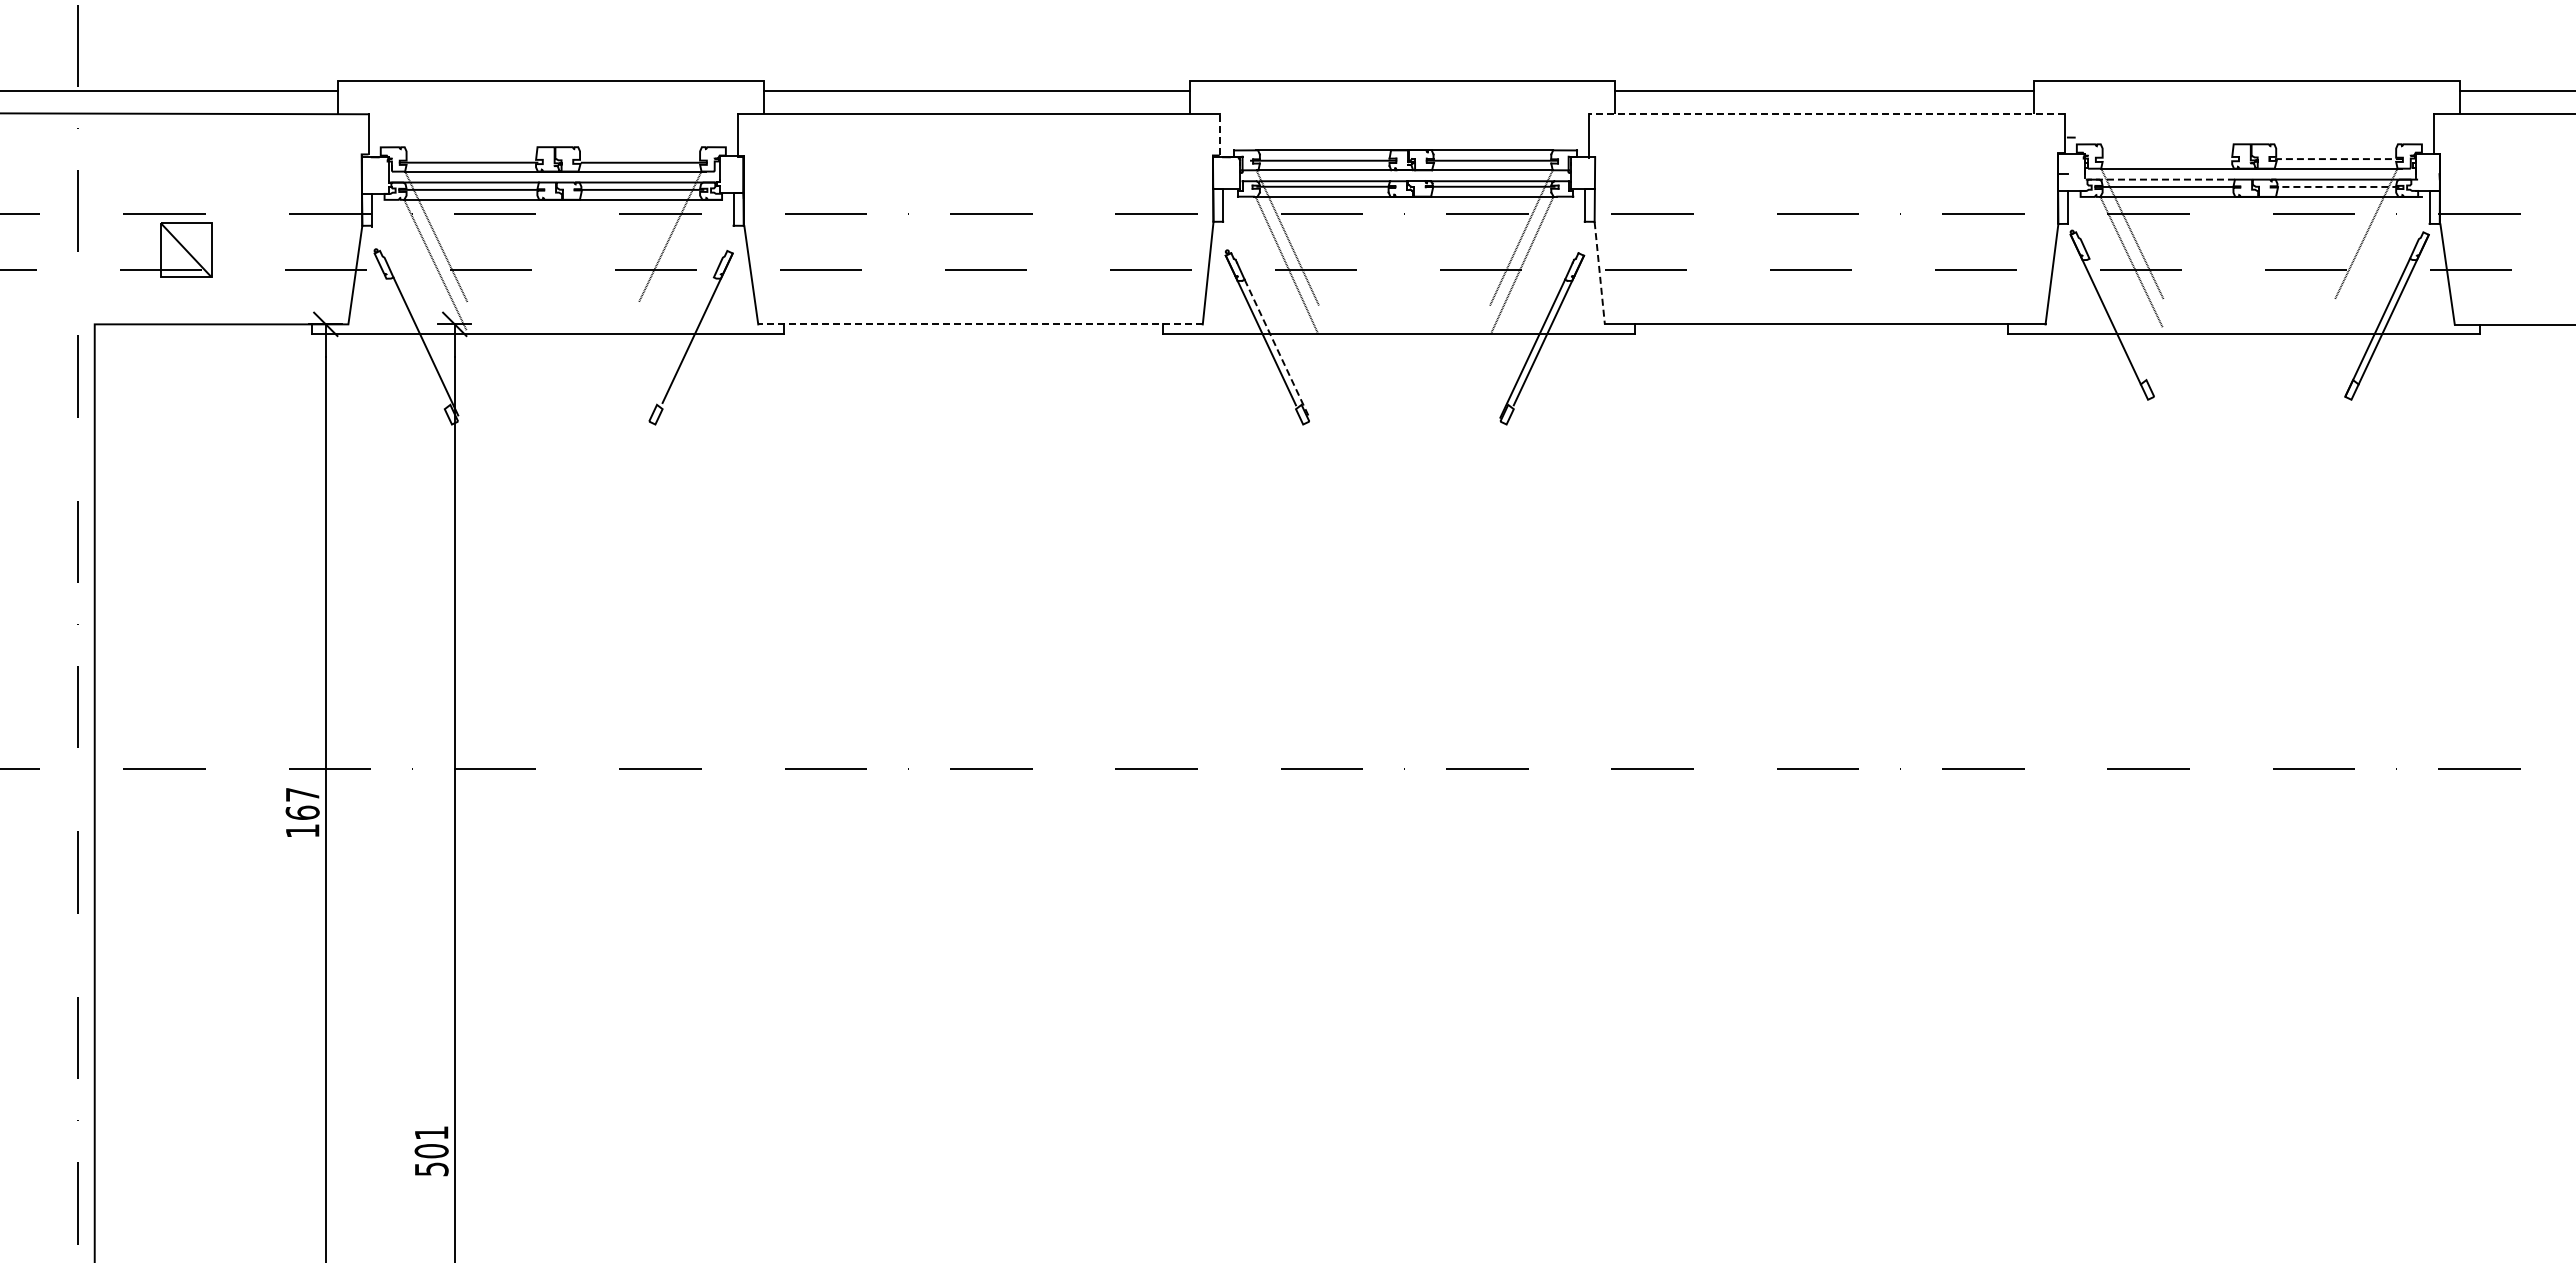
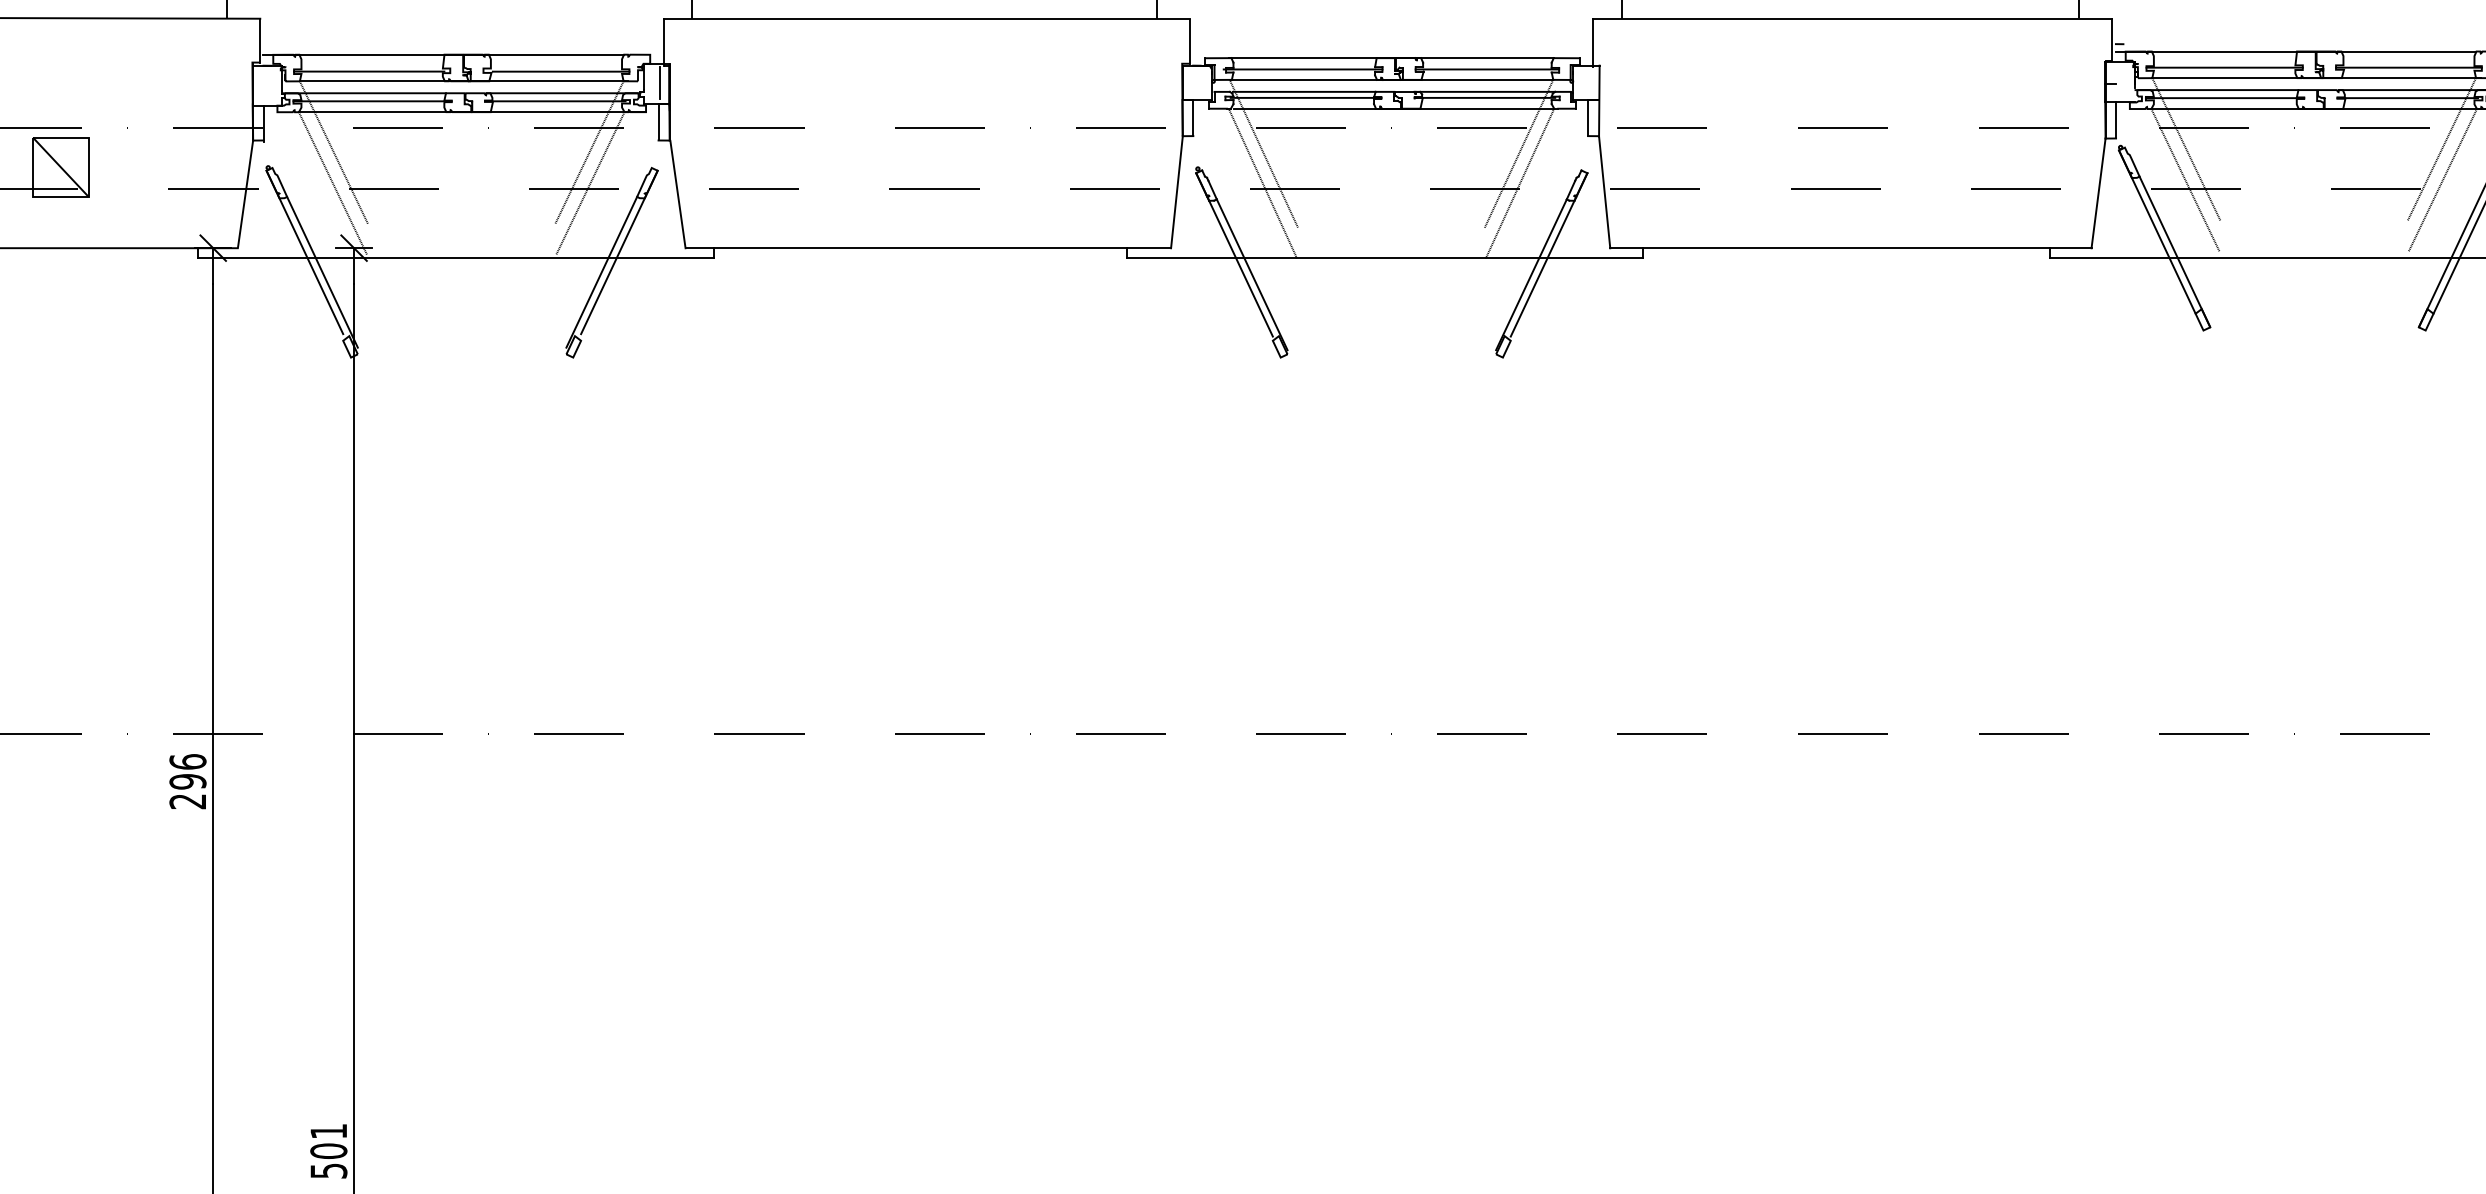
line: (1826, 114) -> (1852, 18), dashed -> solid
line: (1219, 134) -> (1189, 40), dashed -> solid
line: (2232, 144) -> (2295, 51), added
line: (536, 147) -> (443, 55), added
line: (2166, 159) -> (2223, 68), added
line: (2336, 159) -> (2409, 68), dashed -> solid
line: (734, 172) -> (659, 82), added
line: (2160, 179) -> (2217, 89), dashed -> solid
line: (2334, 186) -> (2407, 97), dashed -> solid
line: (2366, 261) -> (2442, 179), added
line: (670, 264) -> (589, 182), added
line: (1599, 273) -> (1604, 192), dashed -> solid
line: (980, 324) -> (928, 248), dashed -> solid
line: (2121, 327) -> (2174, 251), added
line: (409, 328) -> (304, 252), added
line: (681, 346) -> (601, 272), added
line: (1277, 349) -> (1252, 275), dashed -> solid
text: (302, 812) -> (187, 781), 167 -> 296

